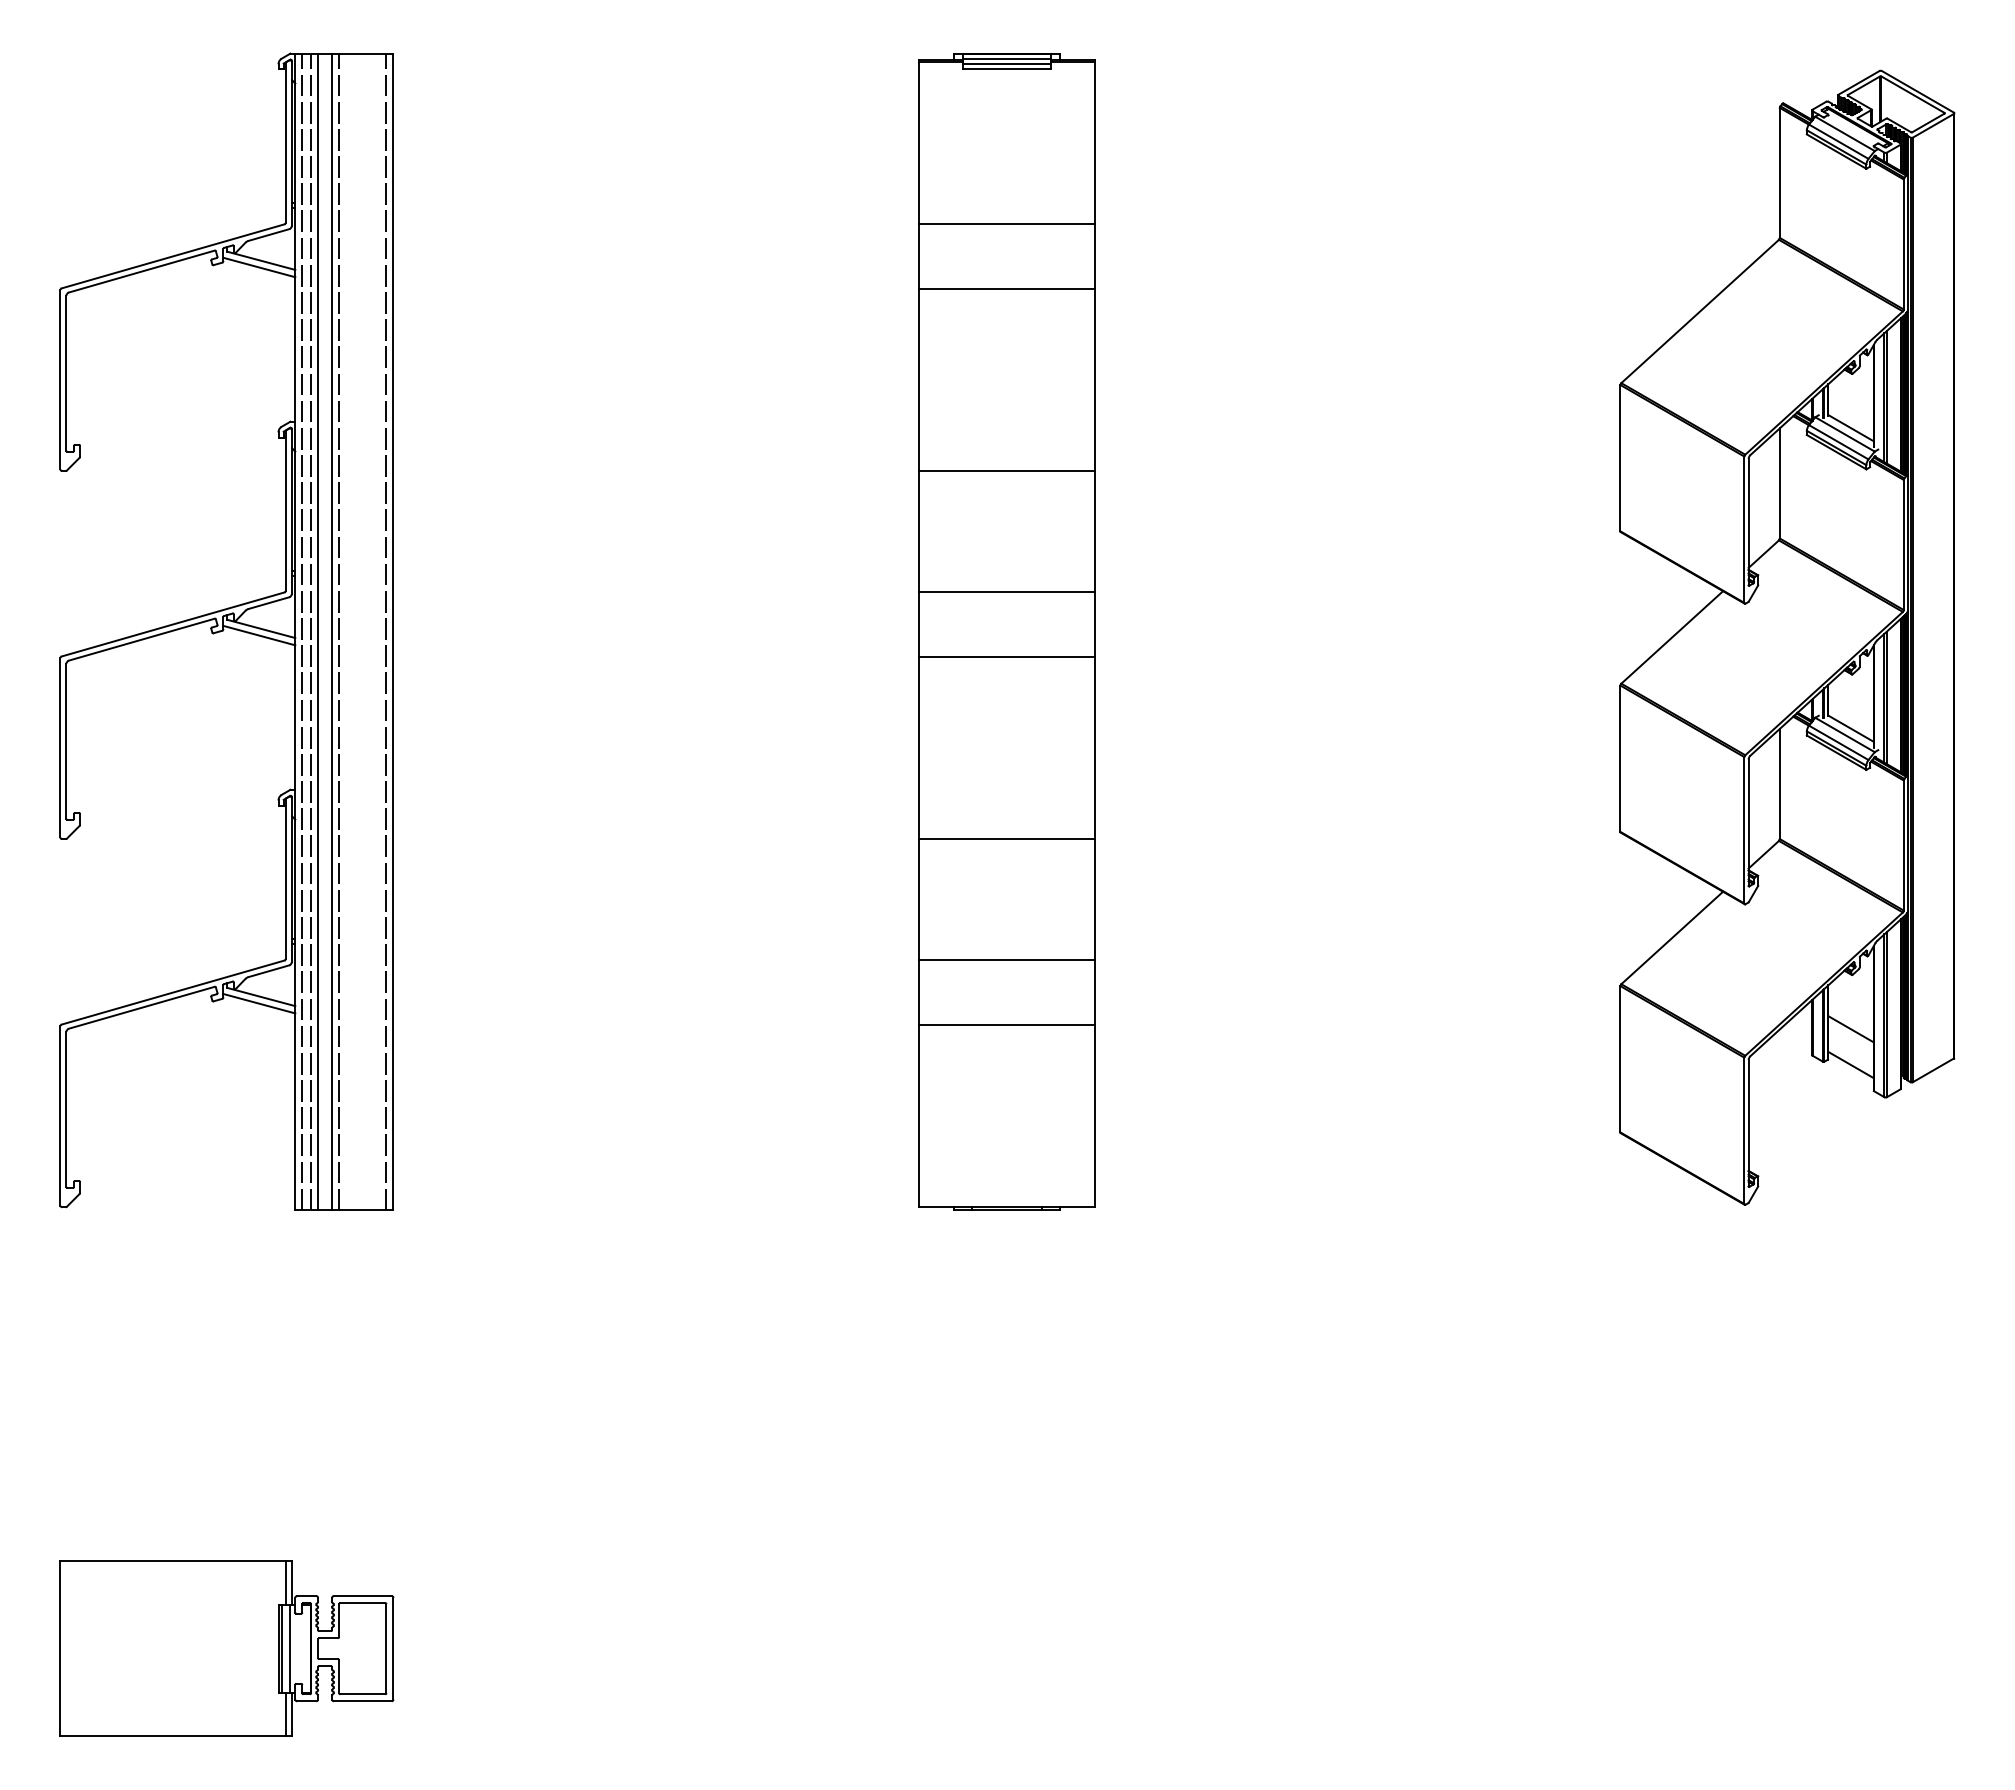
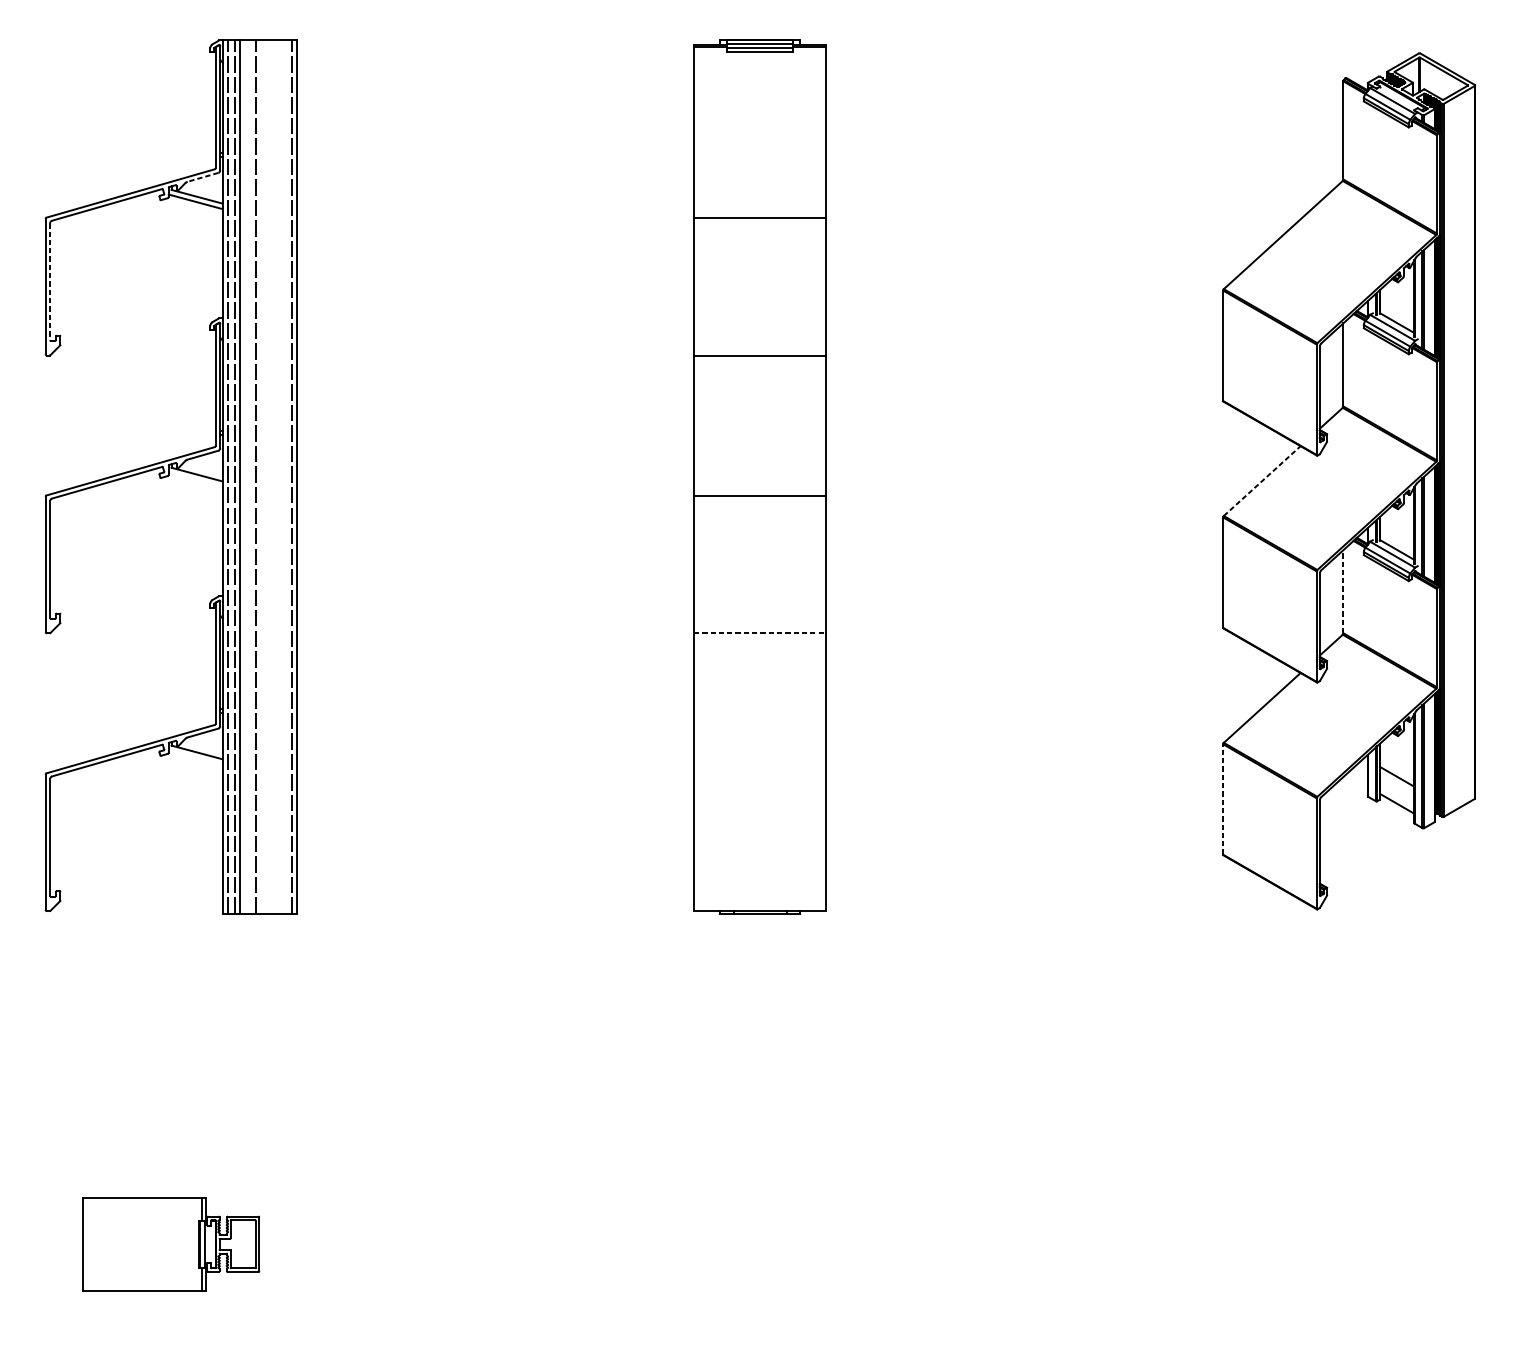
line: (1006, 223) -> (759, 168), removed
line: (268, 235) -> (202, 177), solid -> dashed
line: (66, 373) -> (50, 281), solid -> dashed
line: (1006, 591) -> (759, 446), removed
line: (332, 631) -> (251, 476), removed
line: (259, 635) -> (195, 479), removed
line: (1672, 637) -> (1262, 481), solid -> dashed
line: (1779, 783) -> (1343, 591), solid -> dashed
line: (1006, 839) -> (759, 633), solid -> dashed
line: (1006, 959) -> (759, 724), removed
line: (259, 1003) -> (195, 757), removed
line: (1006, 1025) -> (759, 774), removed
line: (1620, 1058) -> (1223, 798), solid -> dashed
part: (226, 1648) -> (171, 1244), size x0.7

